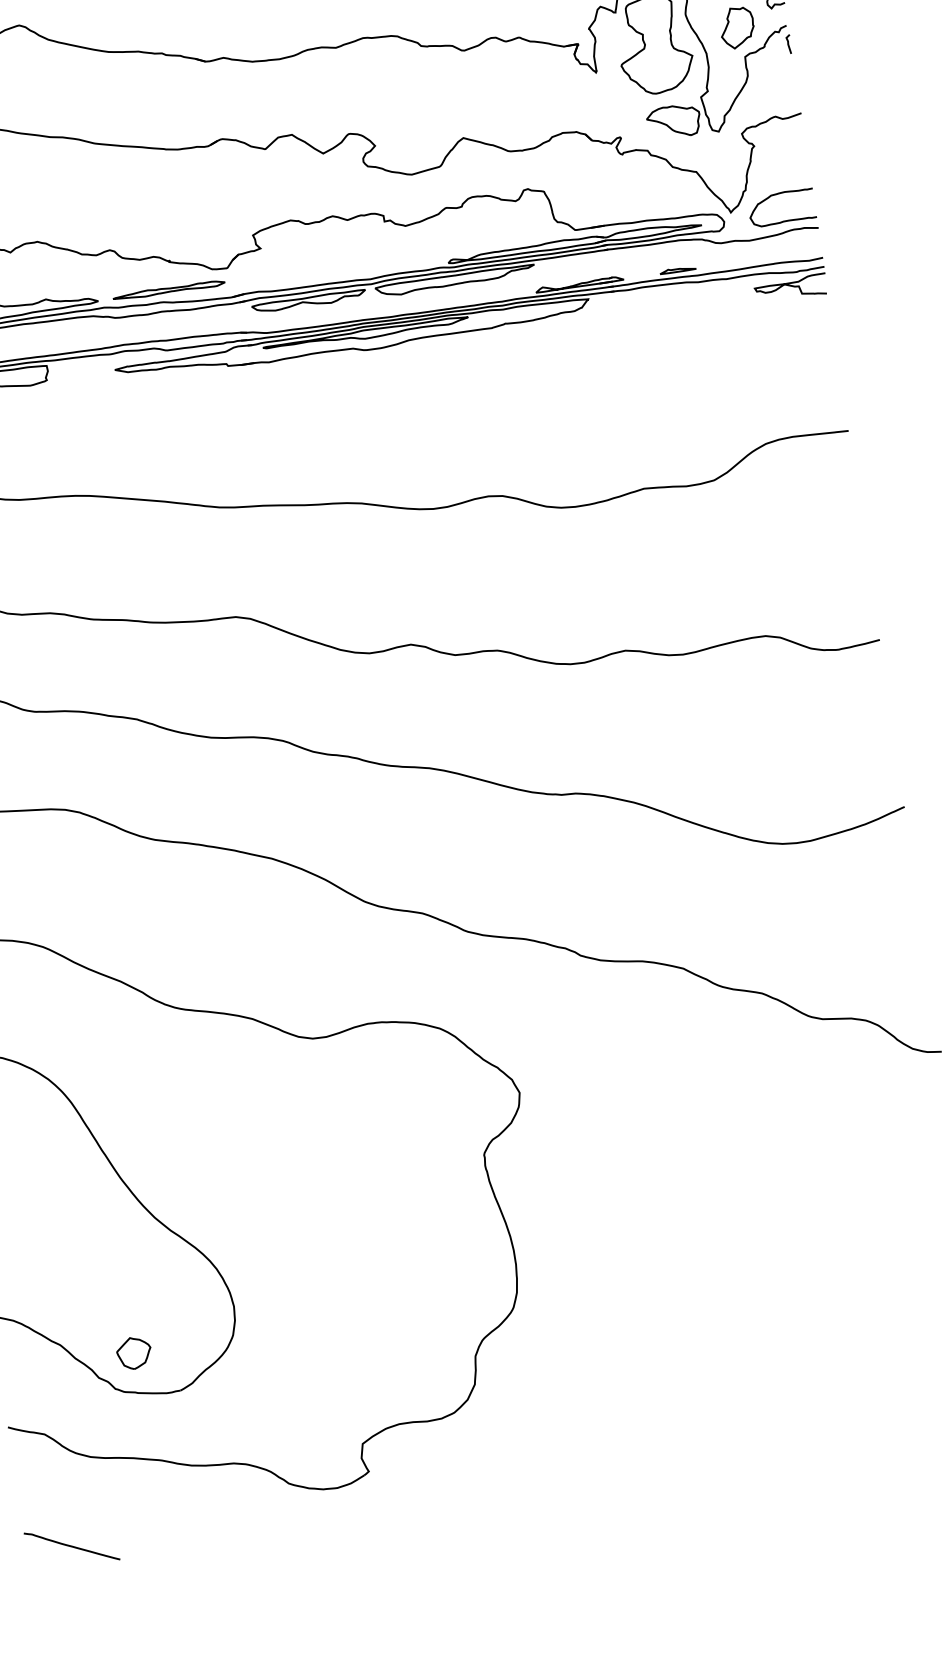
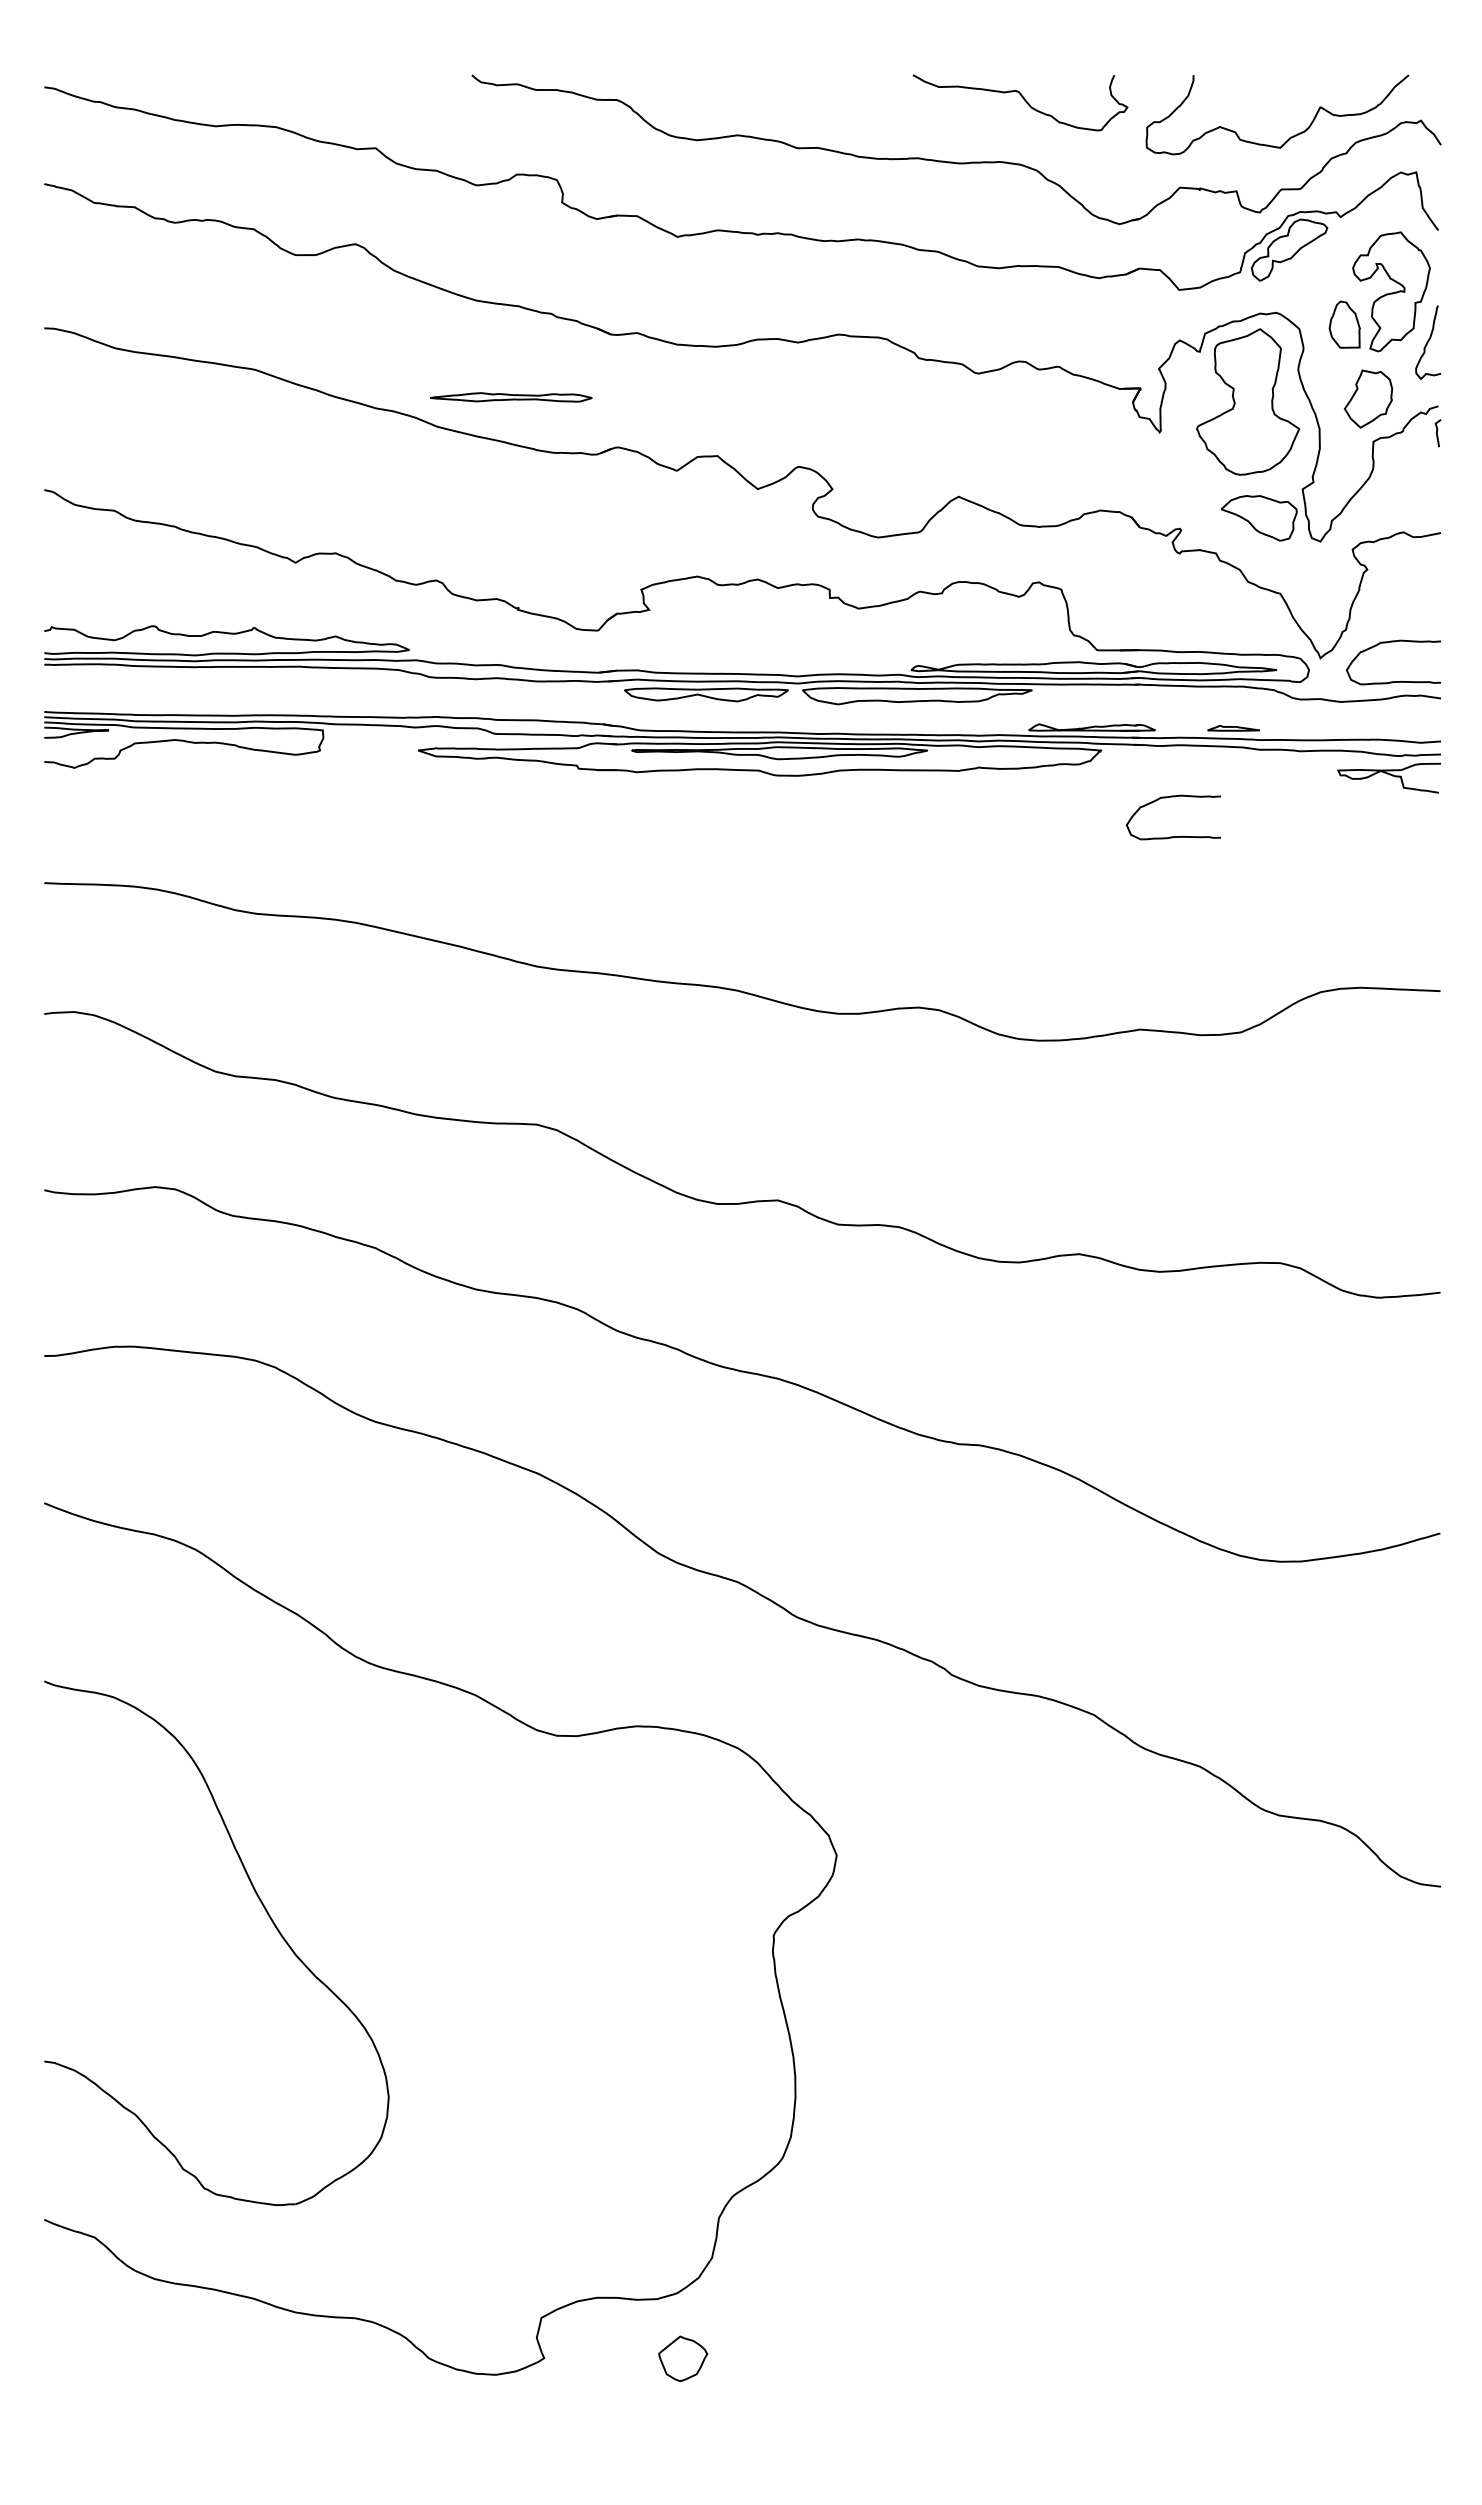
part: (169, 290) -> (511, 397), moved
curve: (647, 351) -> (1173, 836), added
part: (134, 1352) -> (683, 2358), moved
curve: (71, 1546) -> (109, 2401), removed

